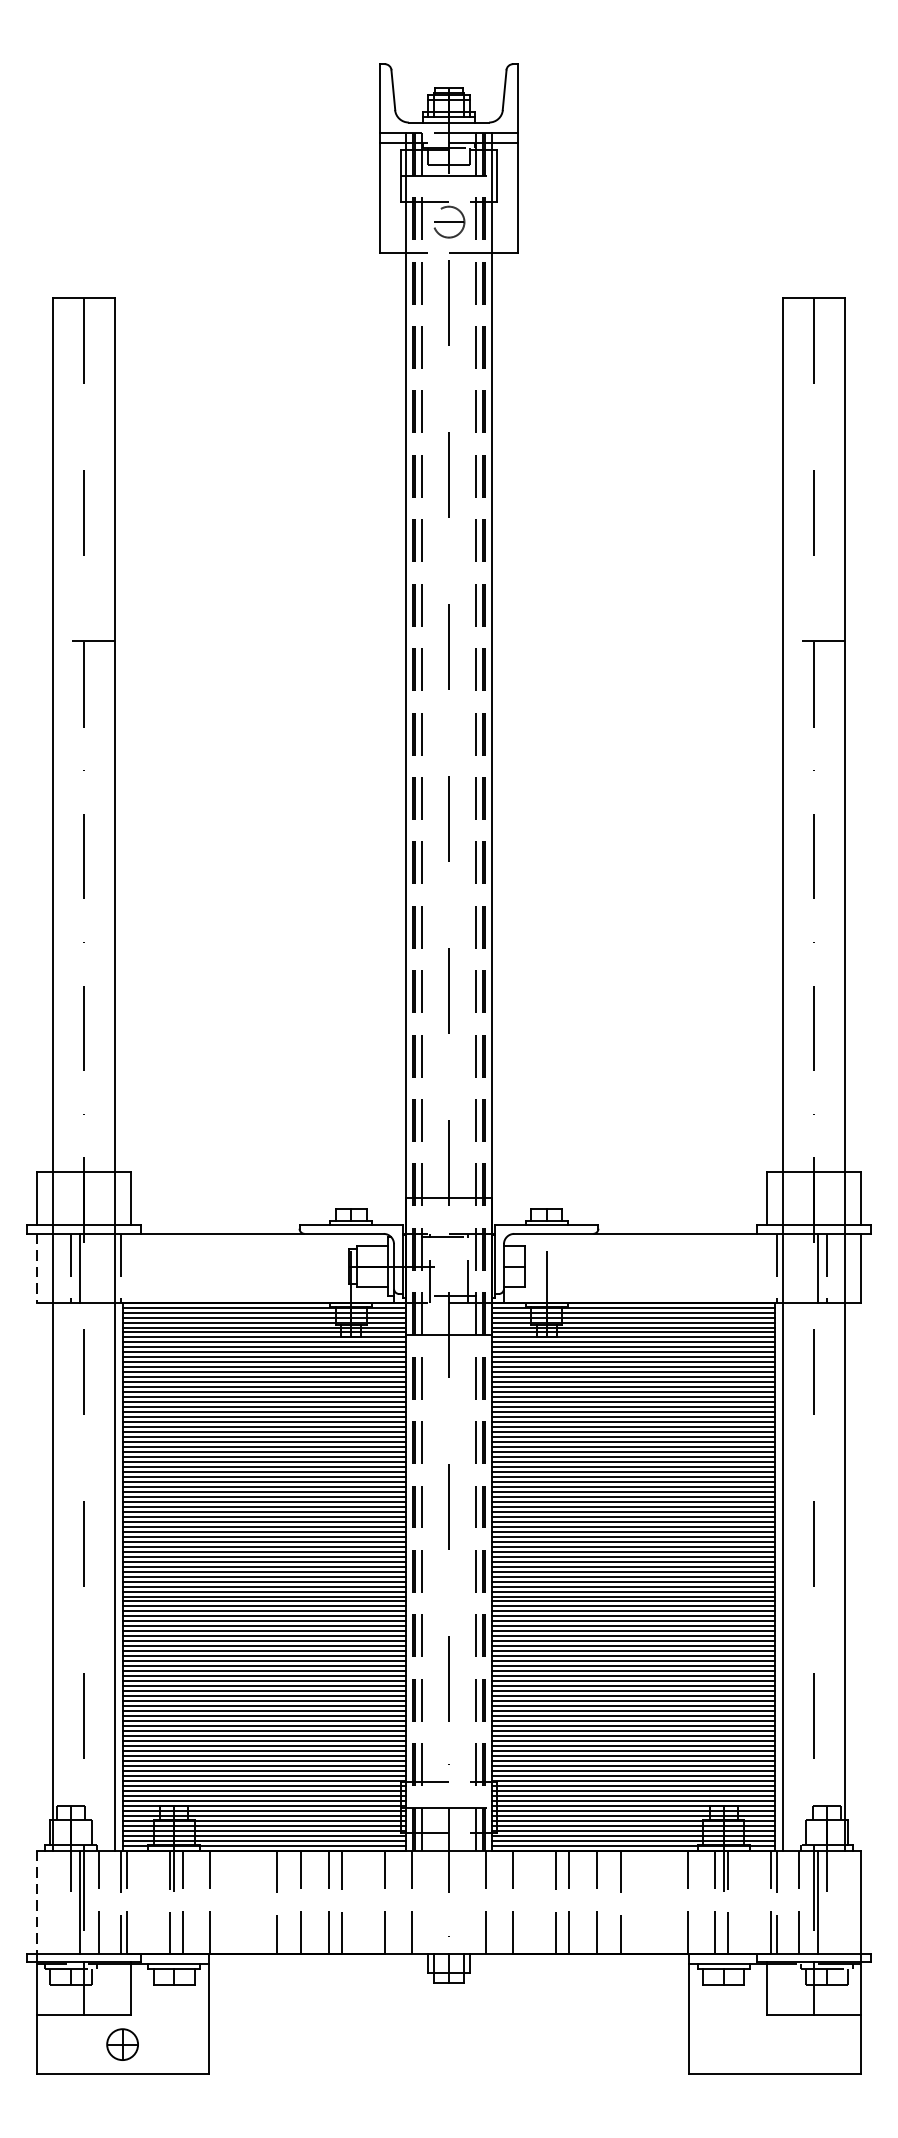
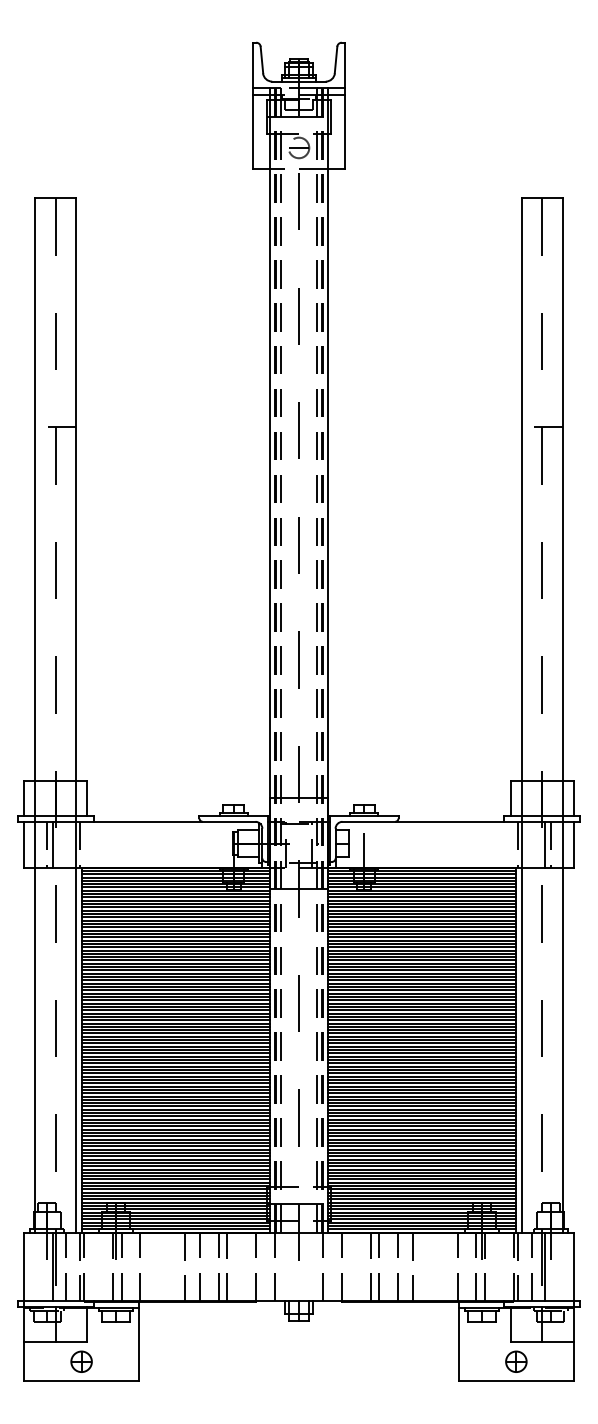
line: (36, 1267) -> (24, 844), dashed -> solid
line: (36, 1903) -> (24, 1267), dashed -> solid
part: (775, 2044) -> (516, 1361), added

